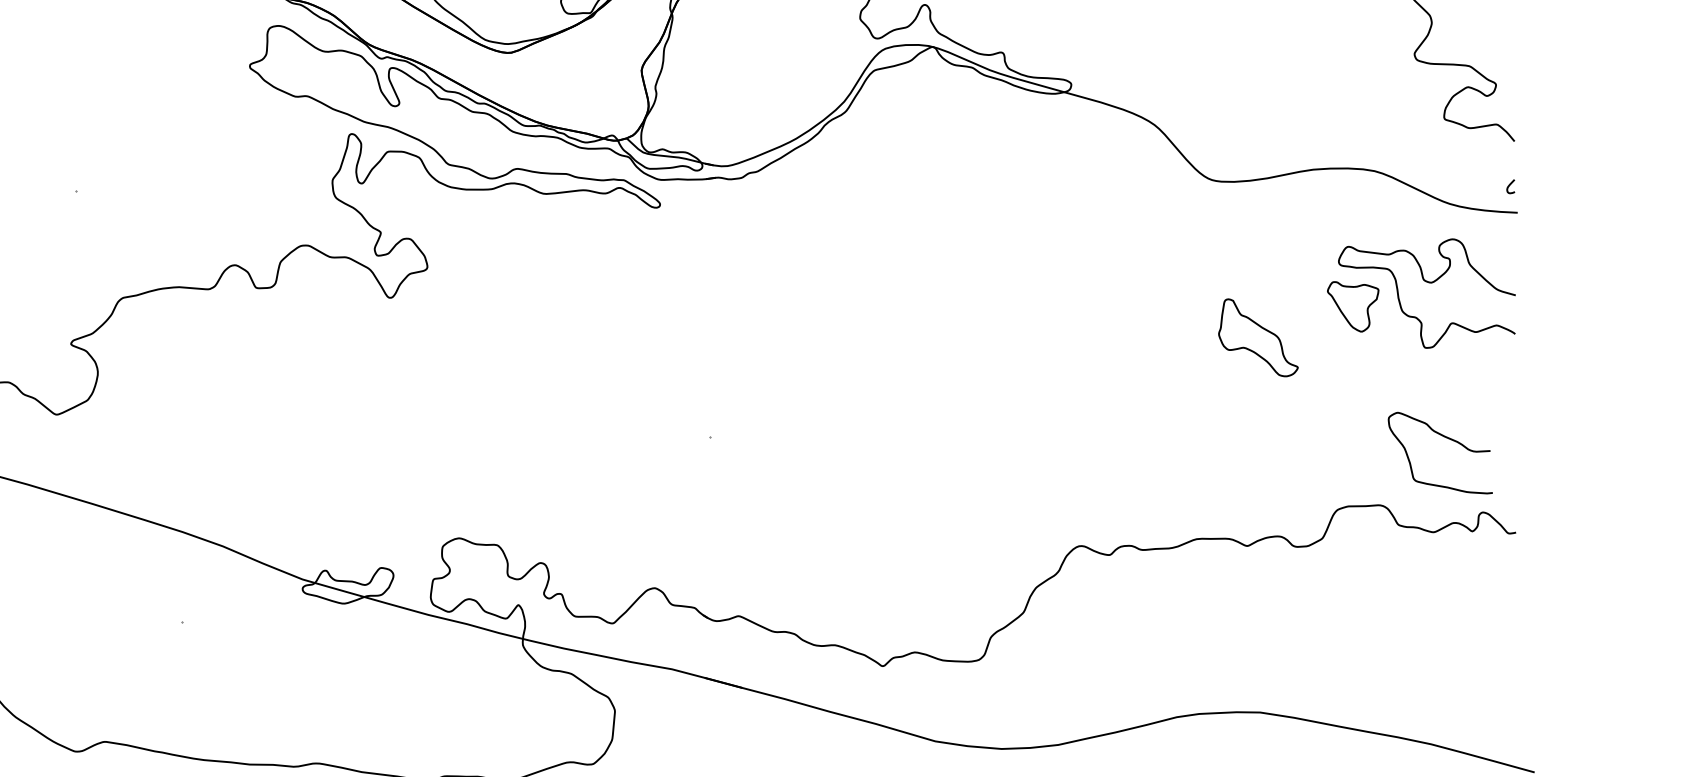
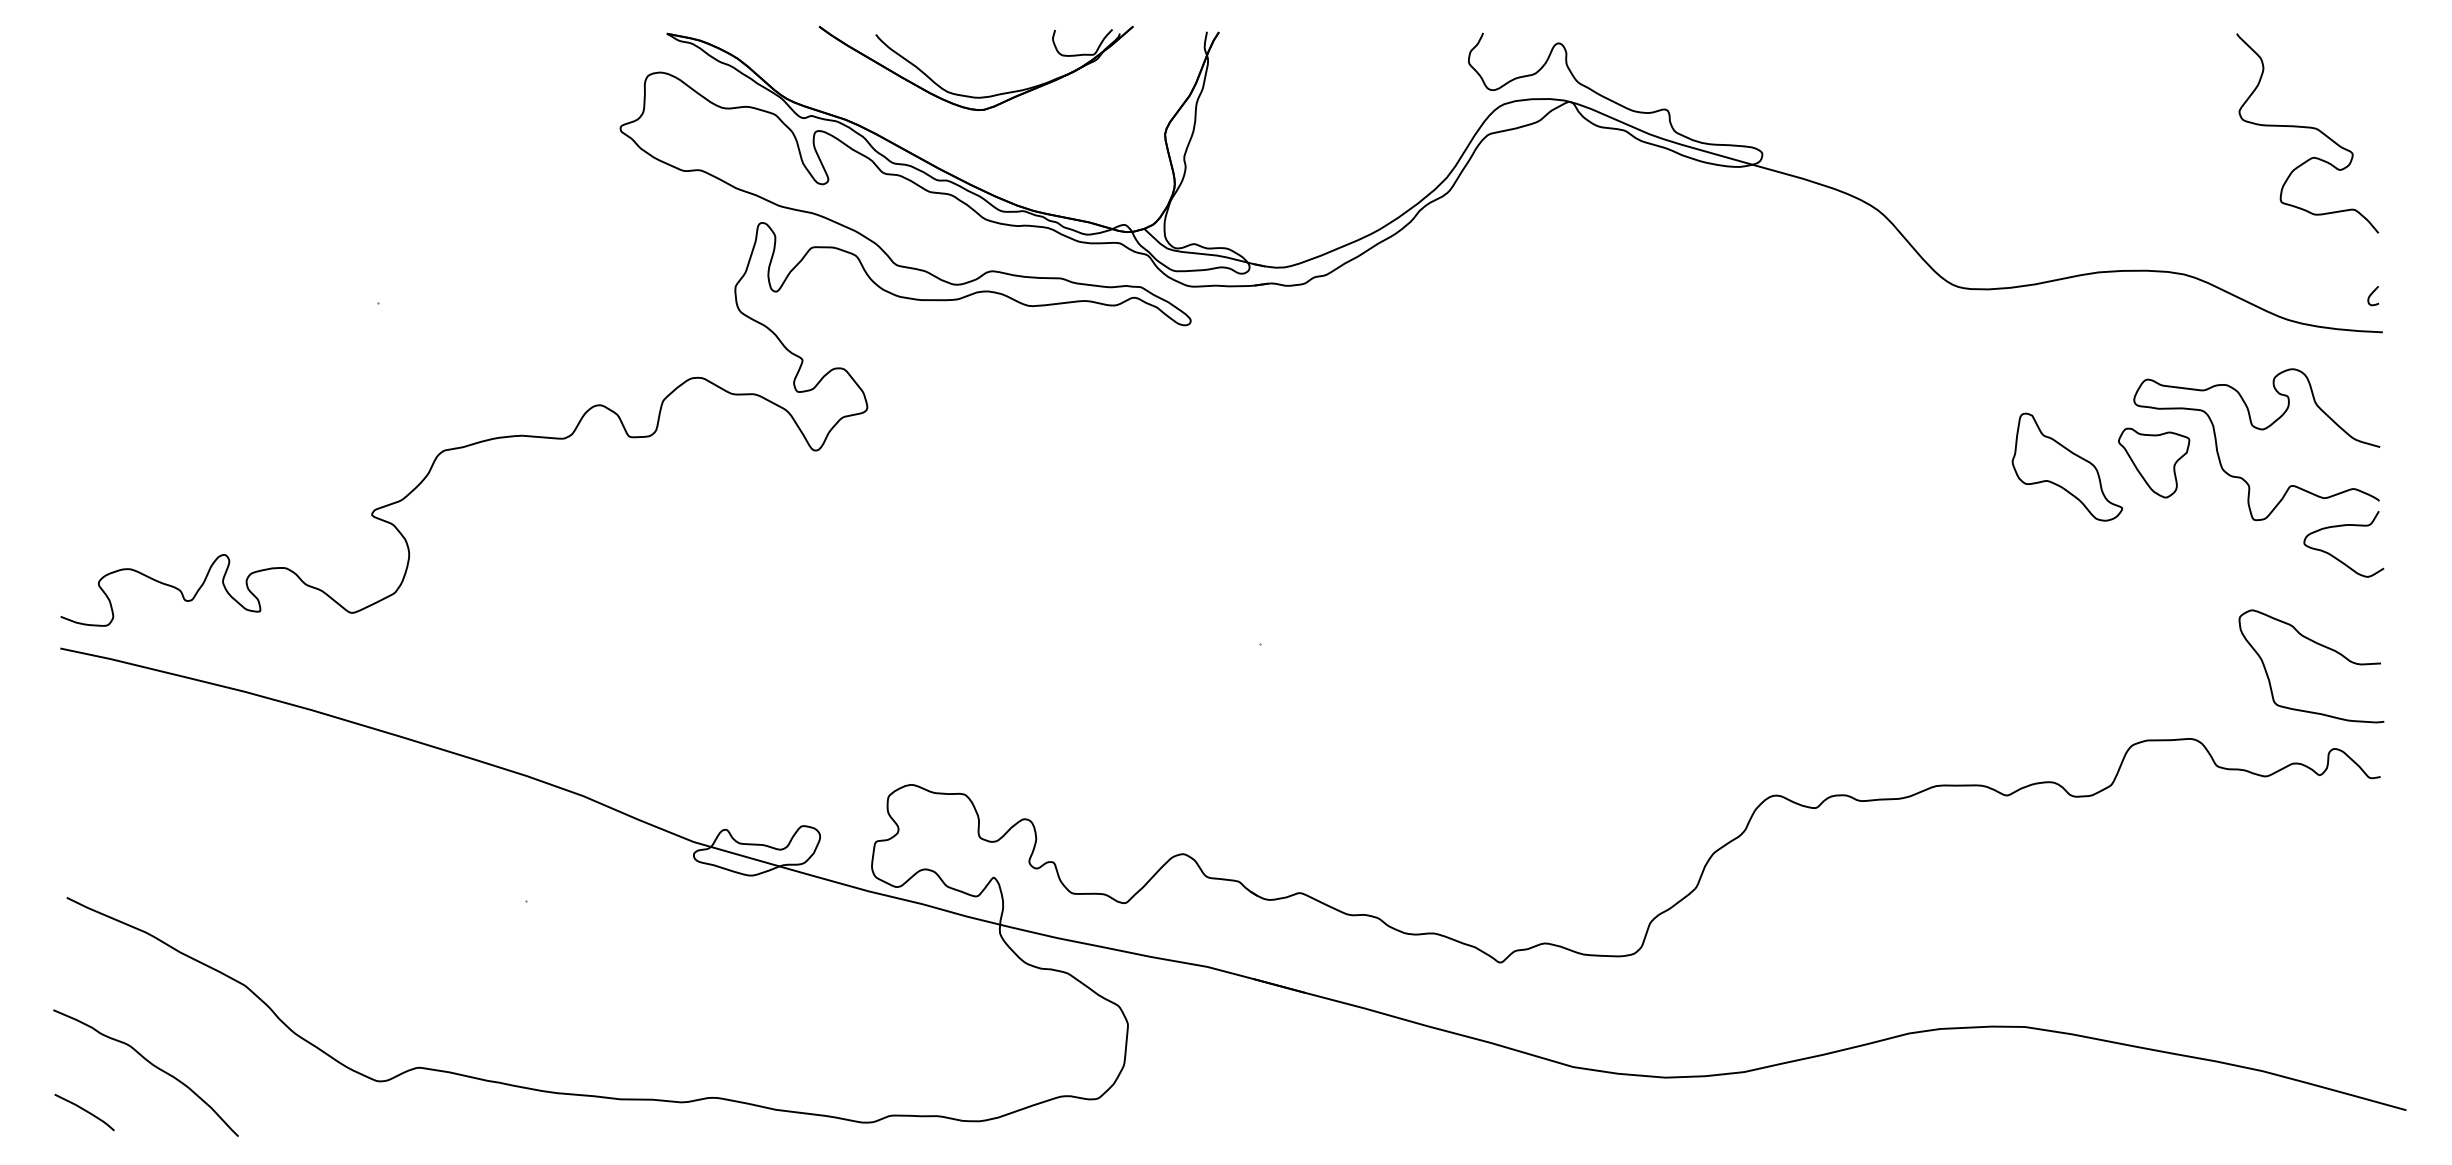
part: (1258, 337) -> (2067, 466), moved
curve: (1483, 374) -> (2335, 556), added
curve: (1447, 438) -> (2321, 646), moved

